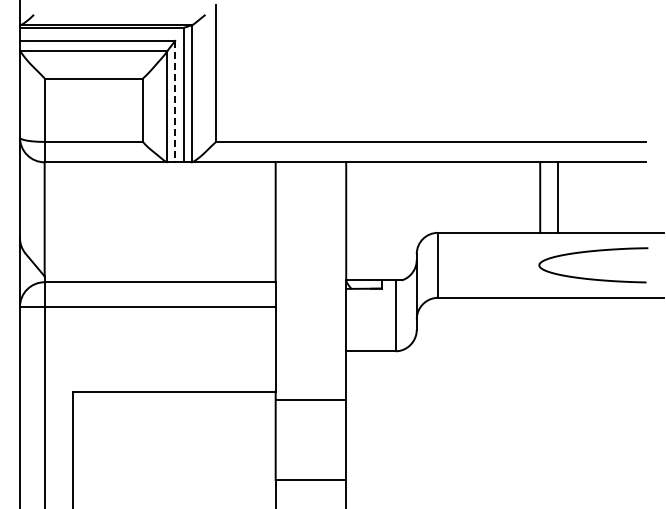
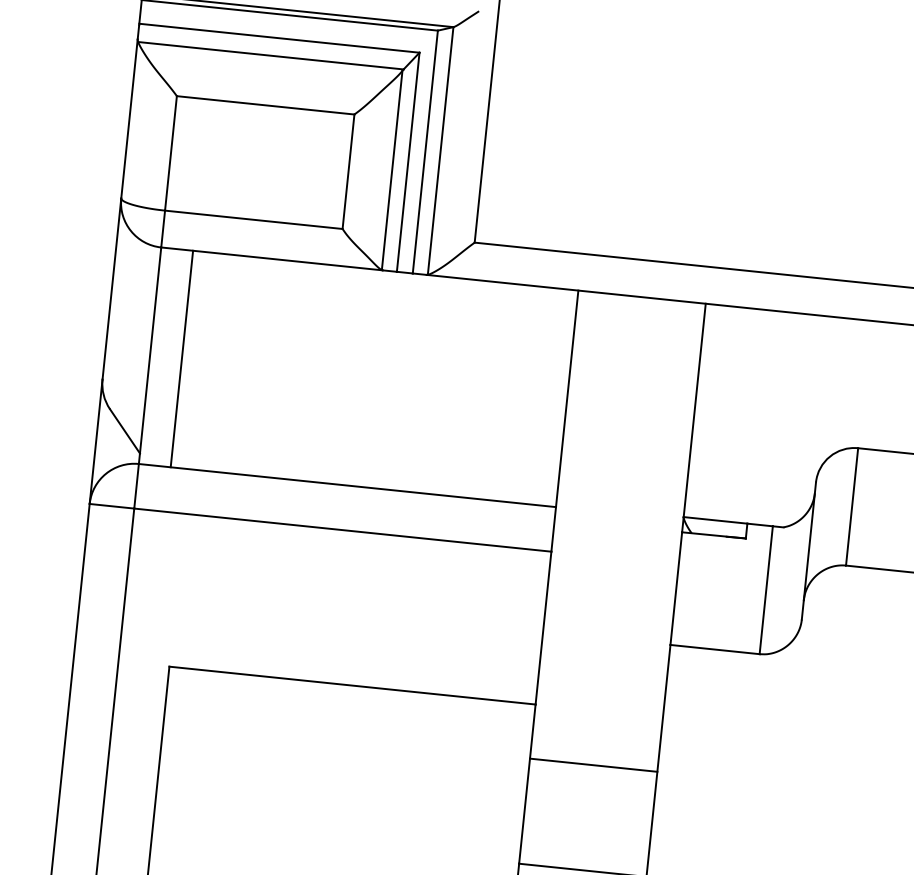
line: (175, 101) -> (408, 162), dashed -> solid
line: (62, 222) -> (182, 359), added
line: (310, 399) -> (592, 765), moved

